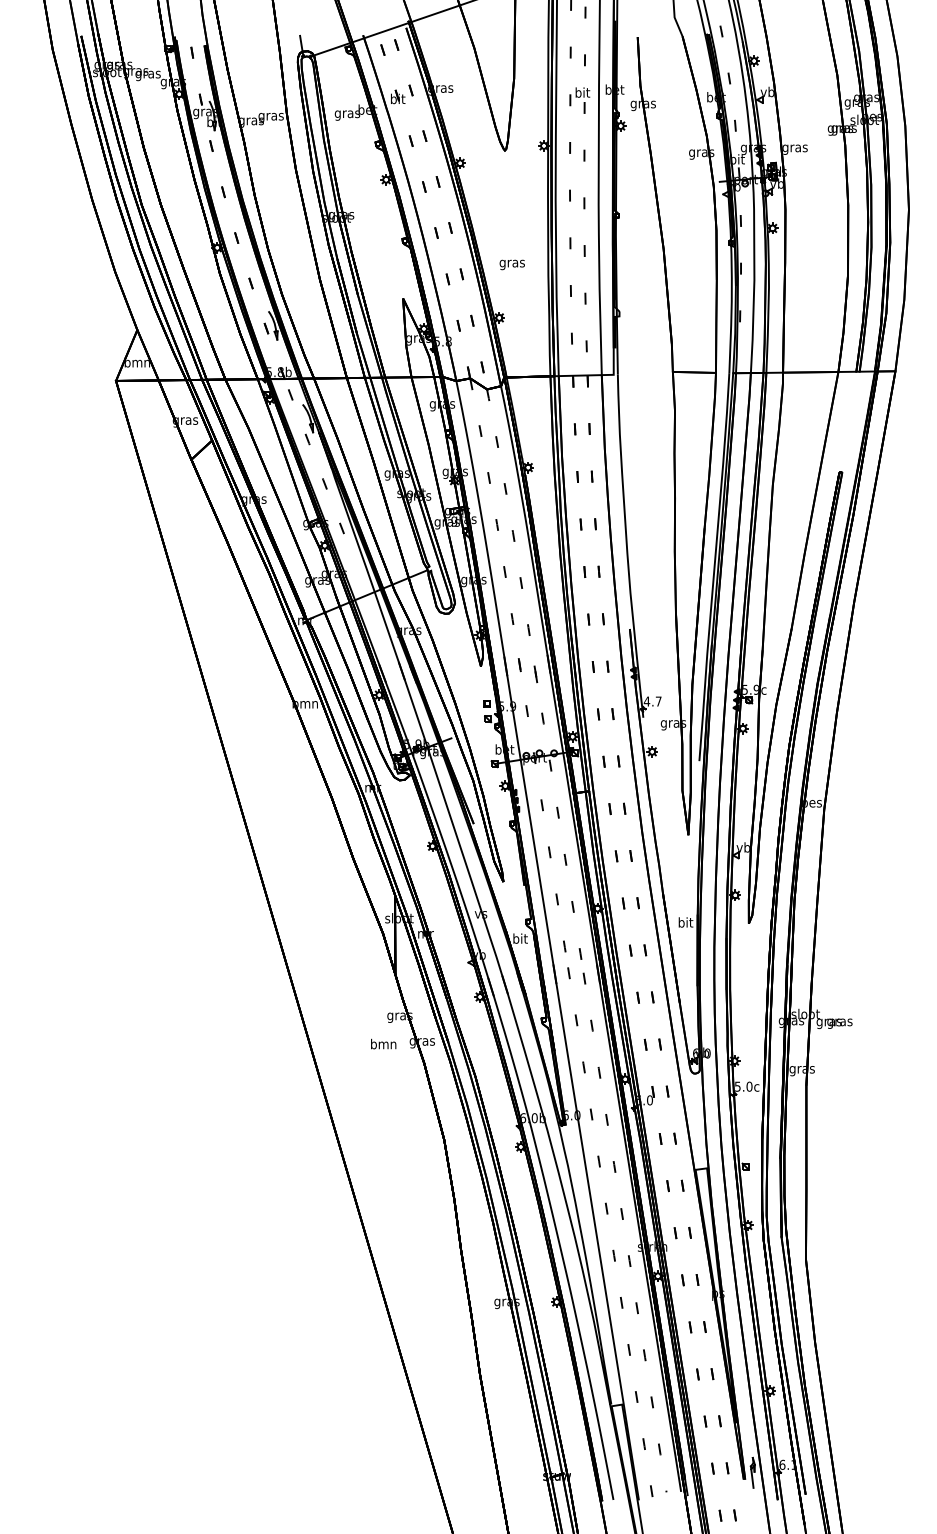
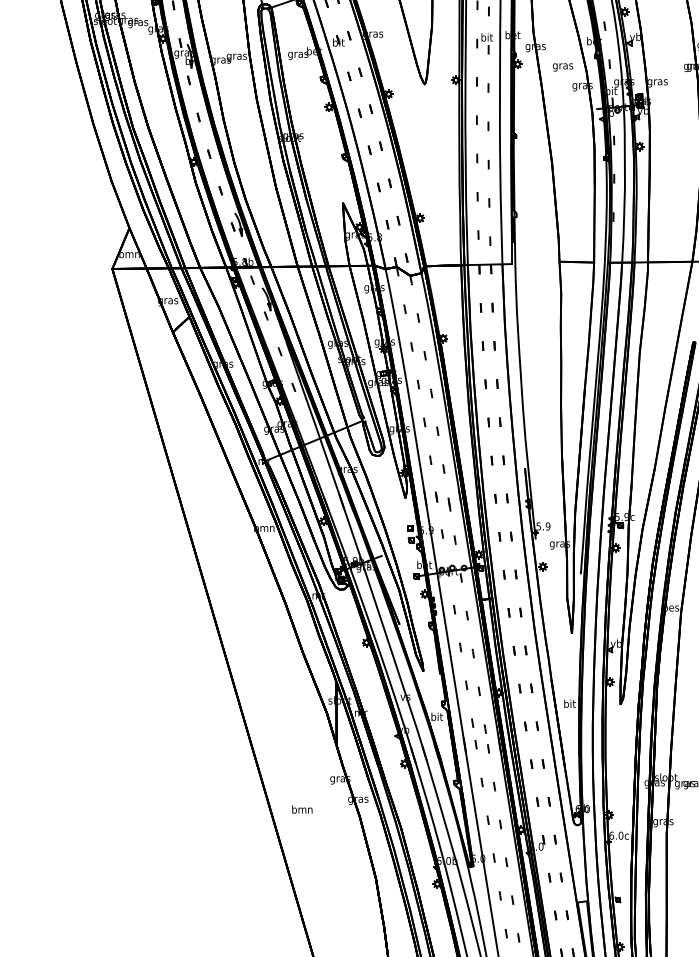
text: (511, 264) -> (562, 67), moved
text: (652, 701) -> (543, 526), 4.7 -> 5.9
text: (383, 1043) -> (302, 809), moved
text: (737, 1086) -> (611, 835), 5.0c -> 6.0c

